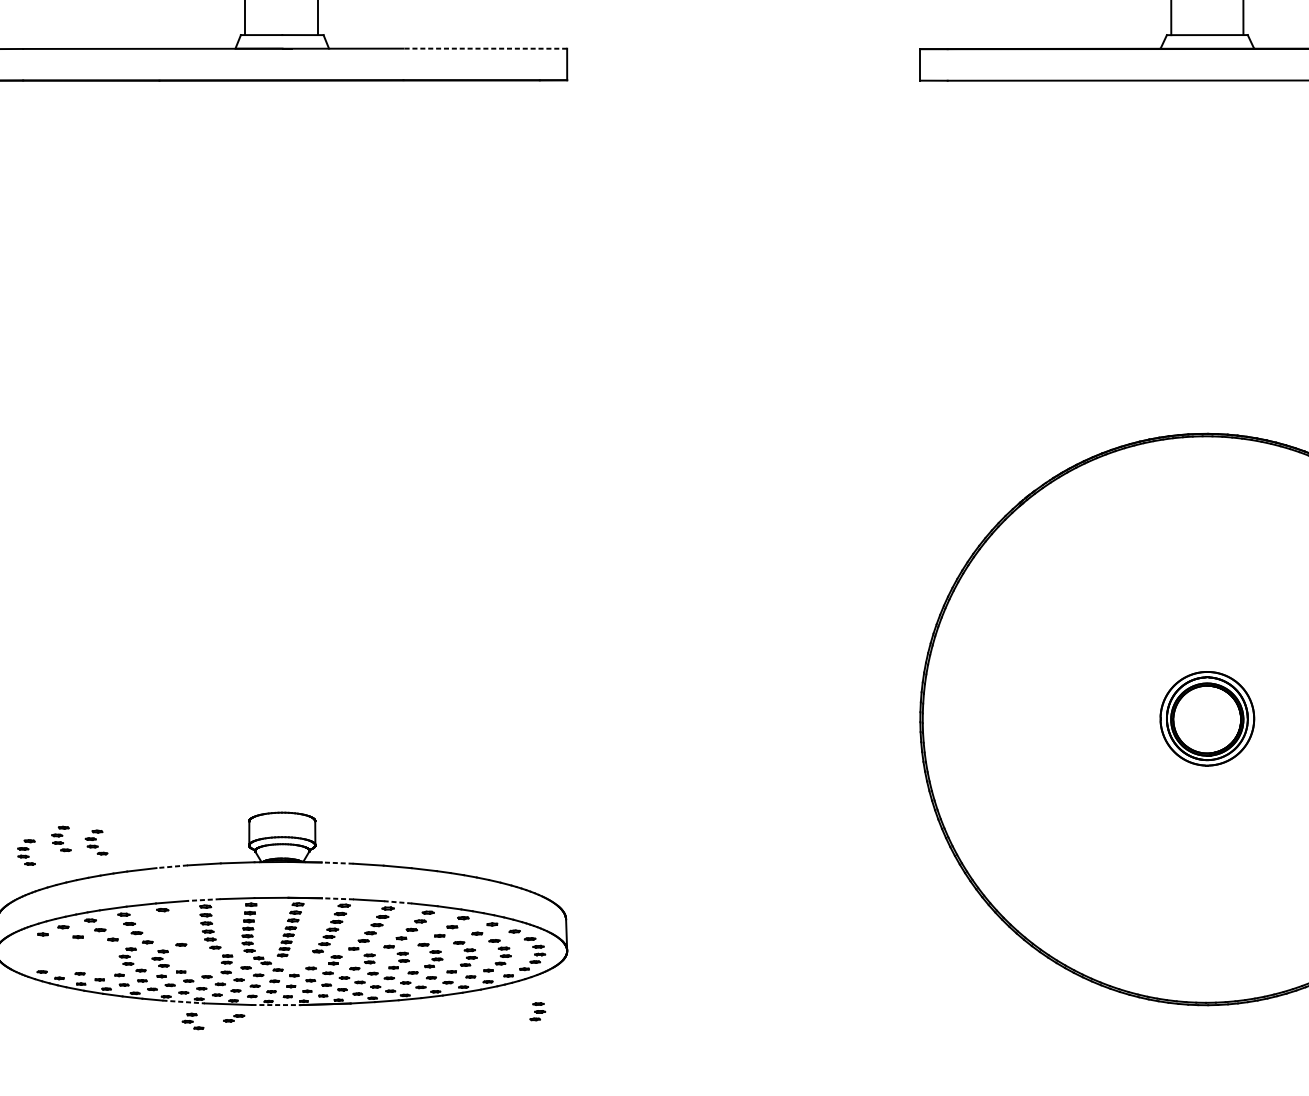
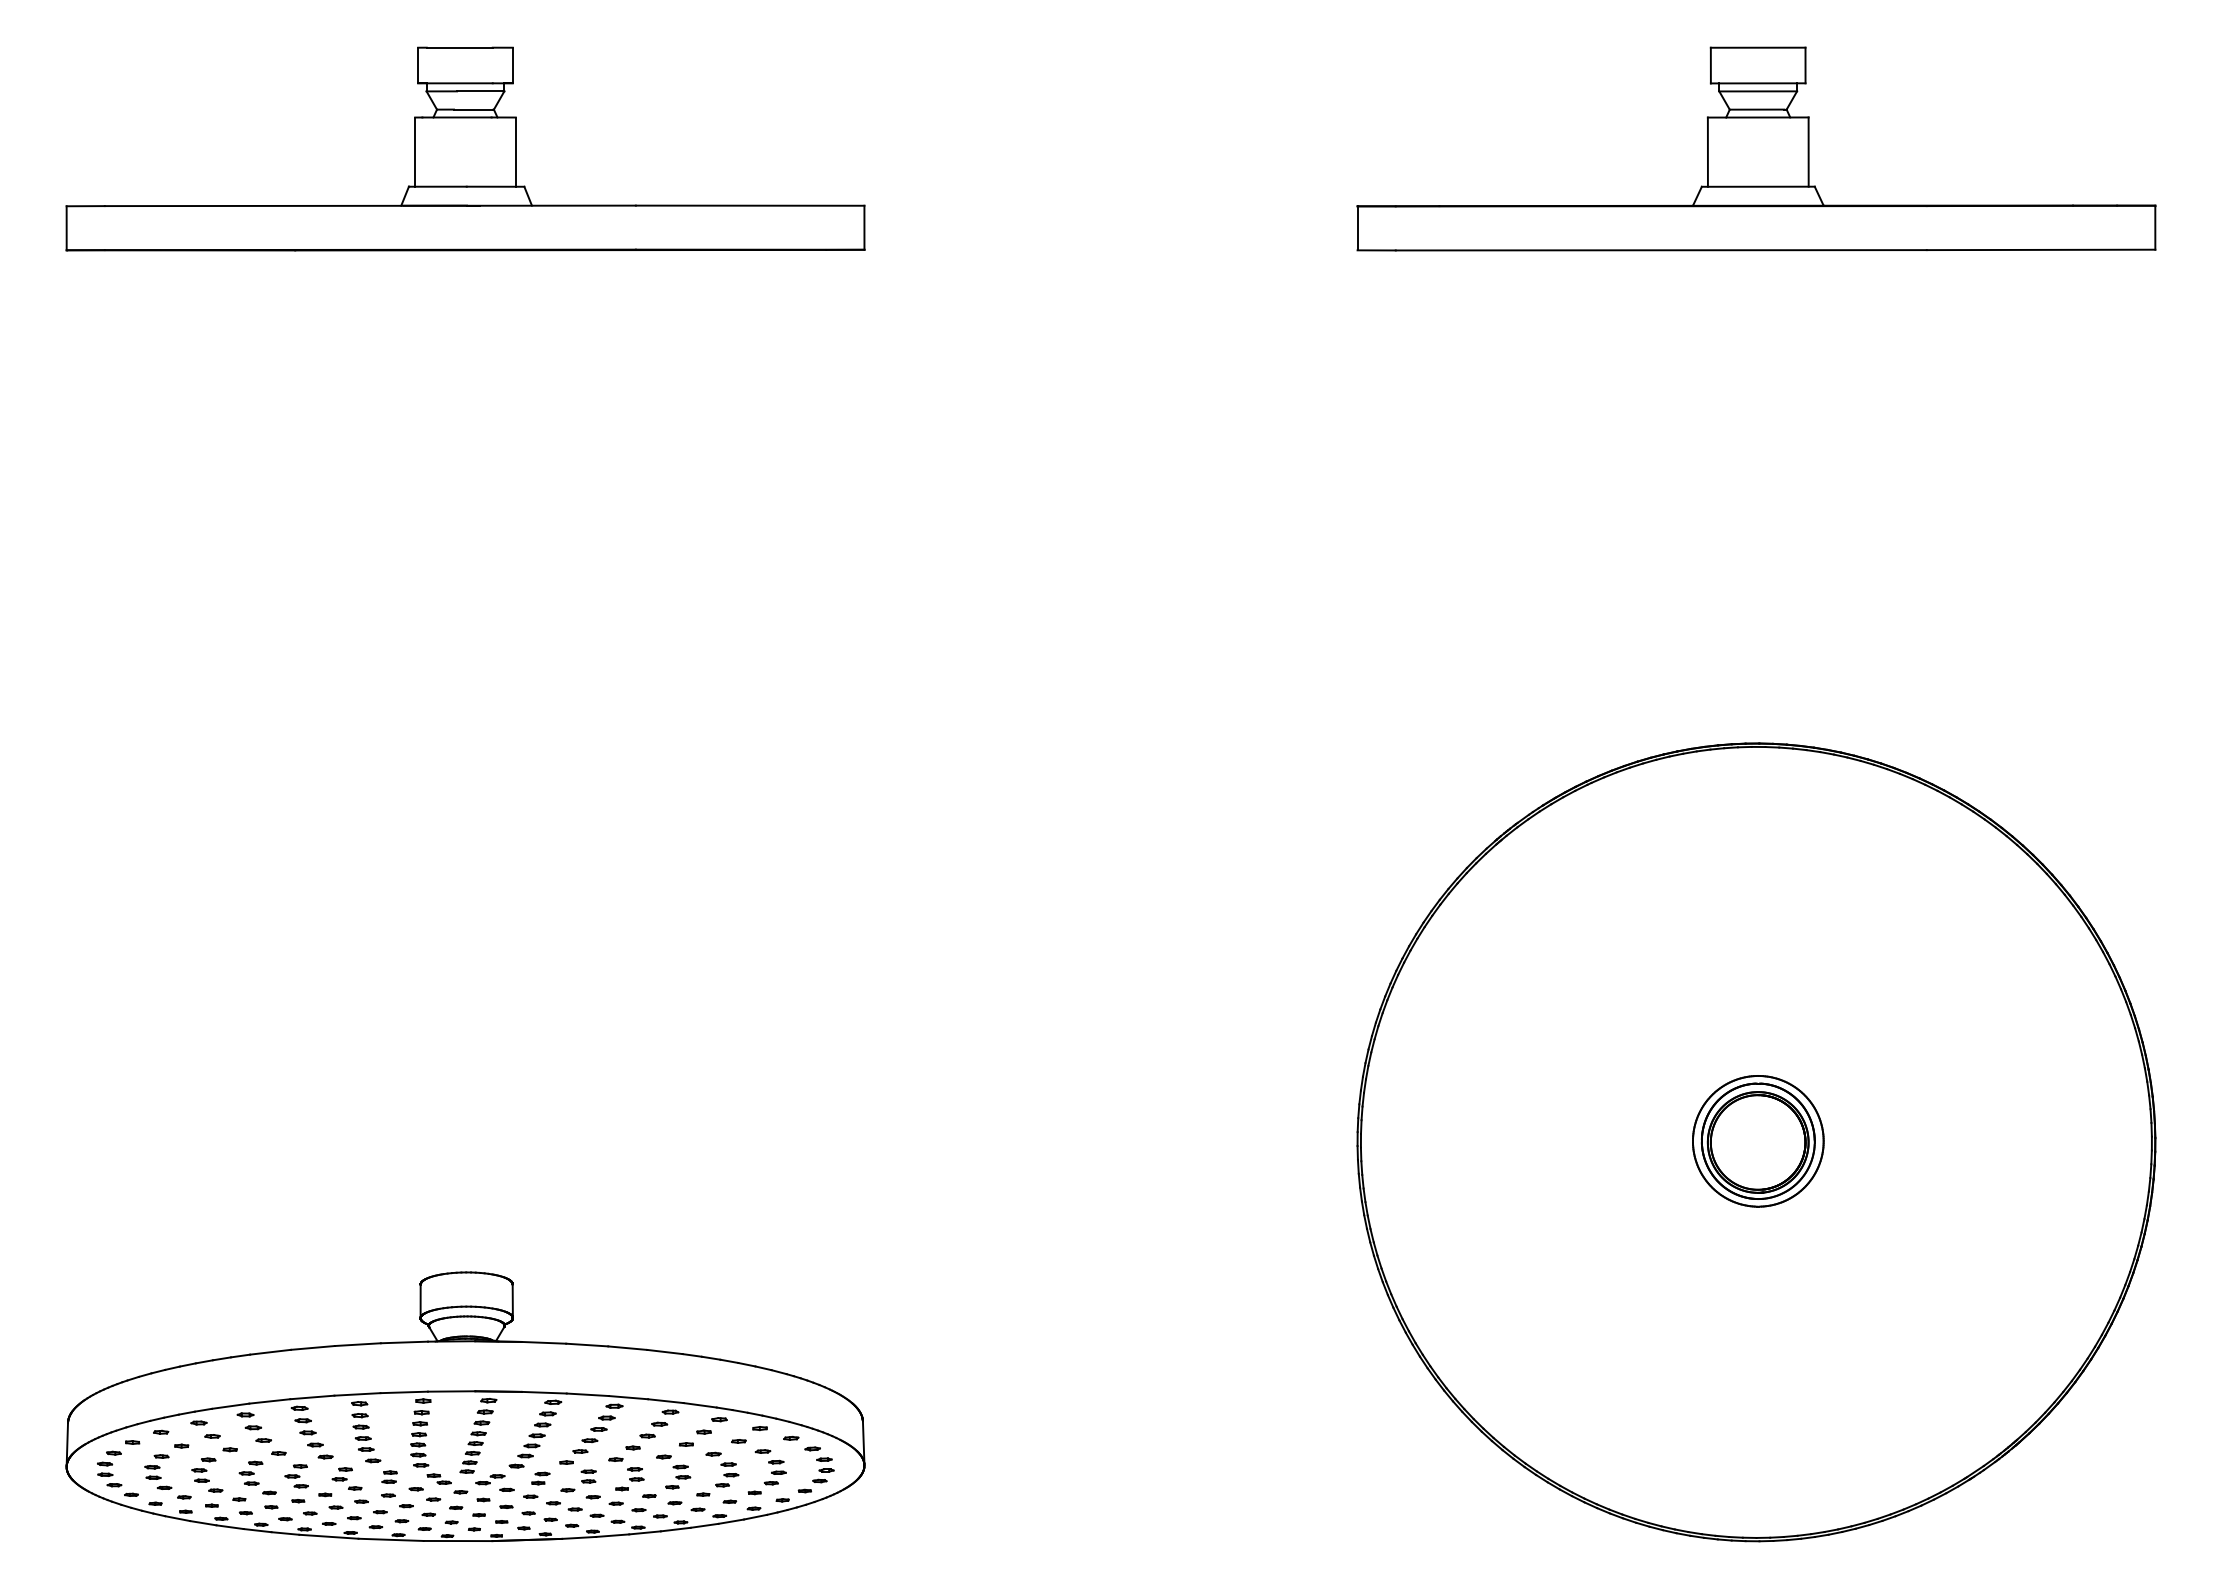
line: (484, 48) -> (749, 205), dashed -> solid
part: (61, 838) -> (158, 1471), moved
part: (96, 842) -> (207, 1474), moved
part: (26, 852) -> (109, 1468), moved
line: (337, 862) -> (543, 1342), dashed -> solid
line: (171, 866) -> (312, 1347), dashed -> solid
line: (337, 898) -> (543, 1392), dashed -> solid
line: (204, 900) -> (357, 1394), dashed -> solid
line: (398, 902) -> (628, 1397), dashed -> solid
part: (169, 927) -> (308, 1432), added
line: (183, 1001) -> (328, 1536), dashed -> solid
line: (276, 1005) -> (458, 1541), dashed -> solid
part: (537, 1011) -> (823, 1550), removed
part: (234, 1018) -> (490, 1479), moved
part: (192, 1021) -> (346, 1478), moved

